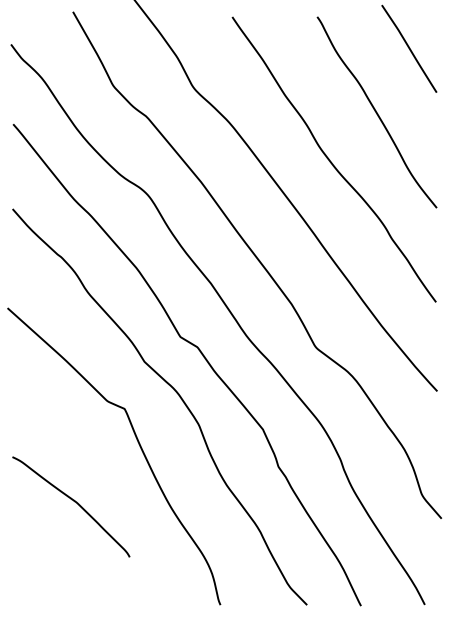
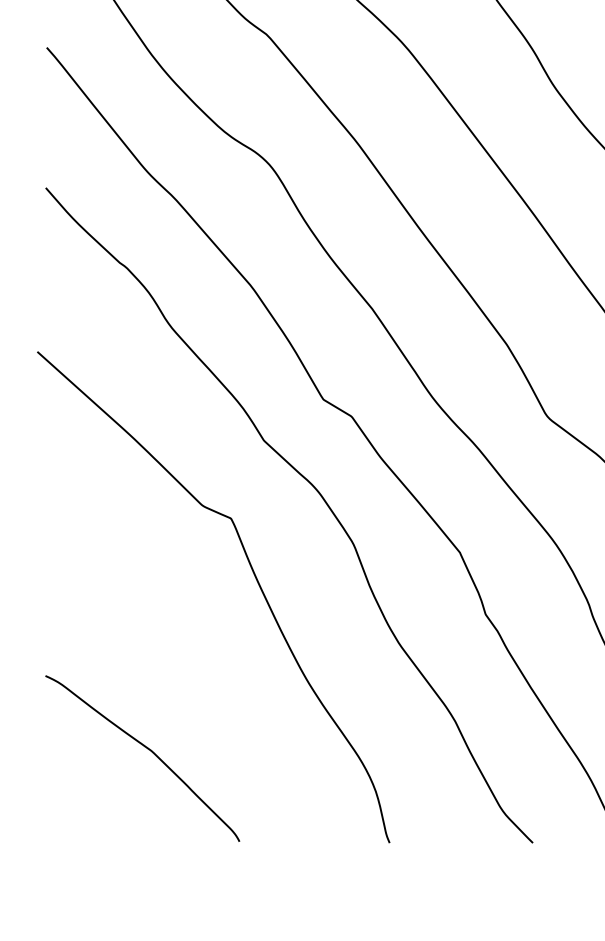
curve: (74, 502) -> (148, 751), moved

